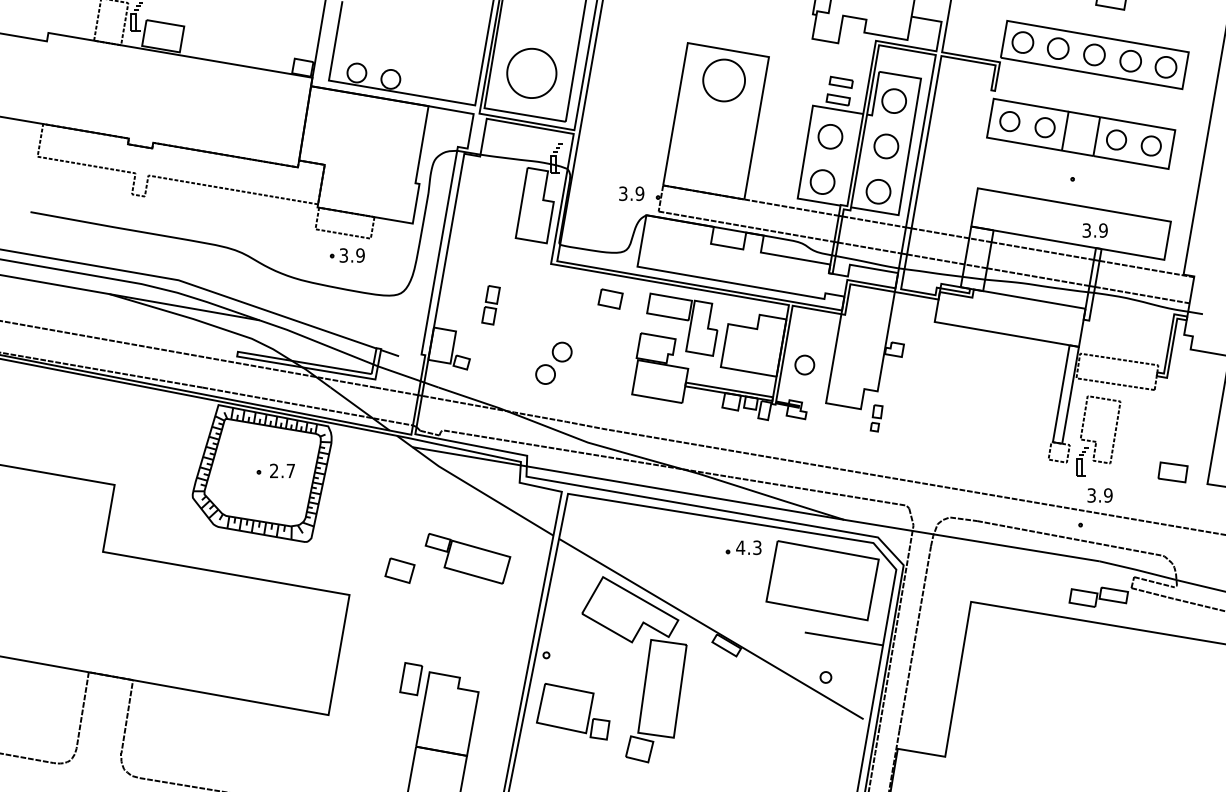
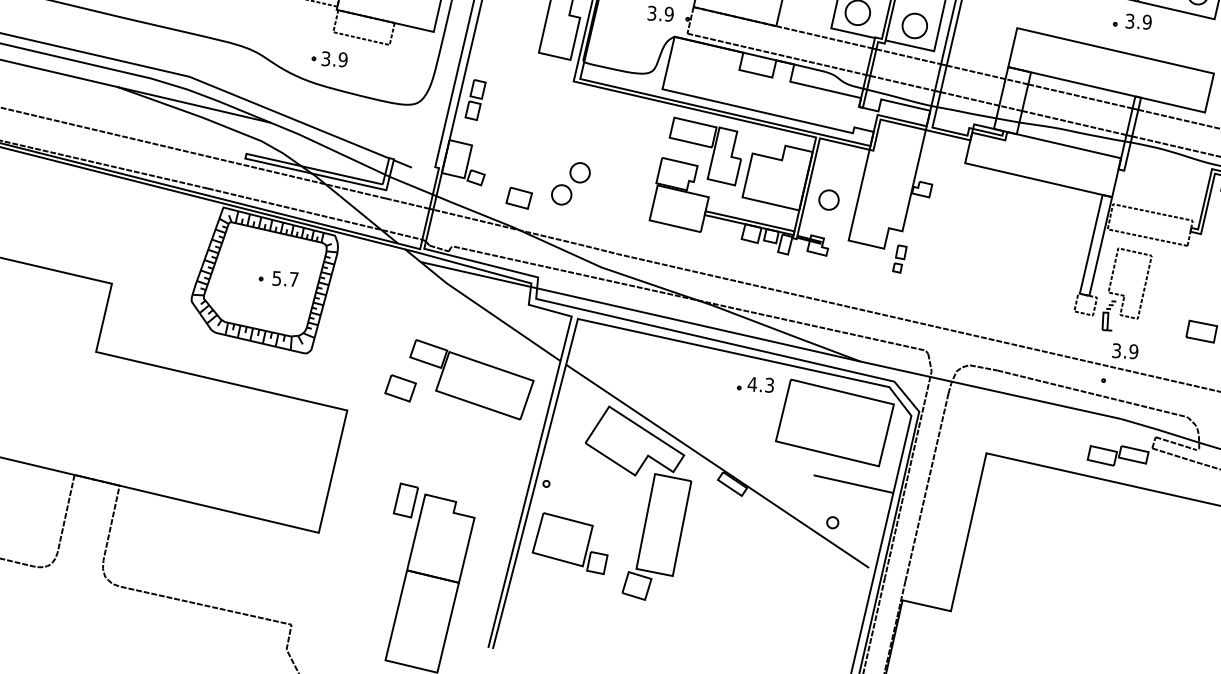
text: (1094, 230) -> (1137, 21), moved
part: (346, 255) -> (328, 59), moved
part: (610, 298) -> (519, 197), moved
part: (490, 305) -> (475, 100), moved
text: (274, 470) -> (277, 278), 2.7 -> 5.7
part: (467, 558) -> (470, 379), size x1.43

